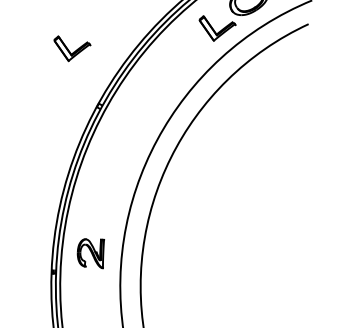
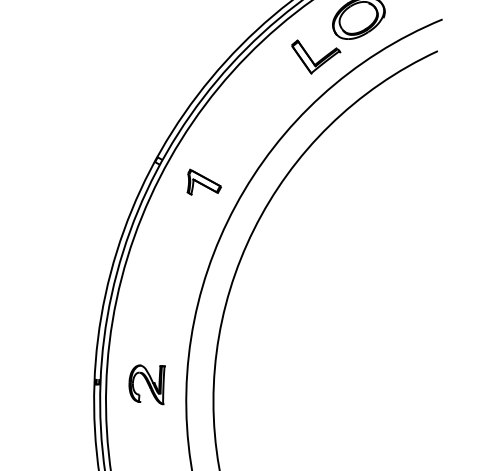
part: (72, 48) -> (122, 83), removed
part: (133, 121) -> (203, 181), added
part: (90, 253) -> (146, 384), moved

